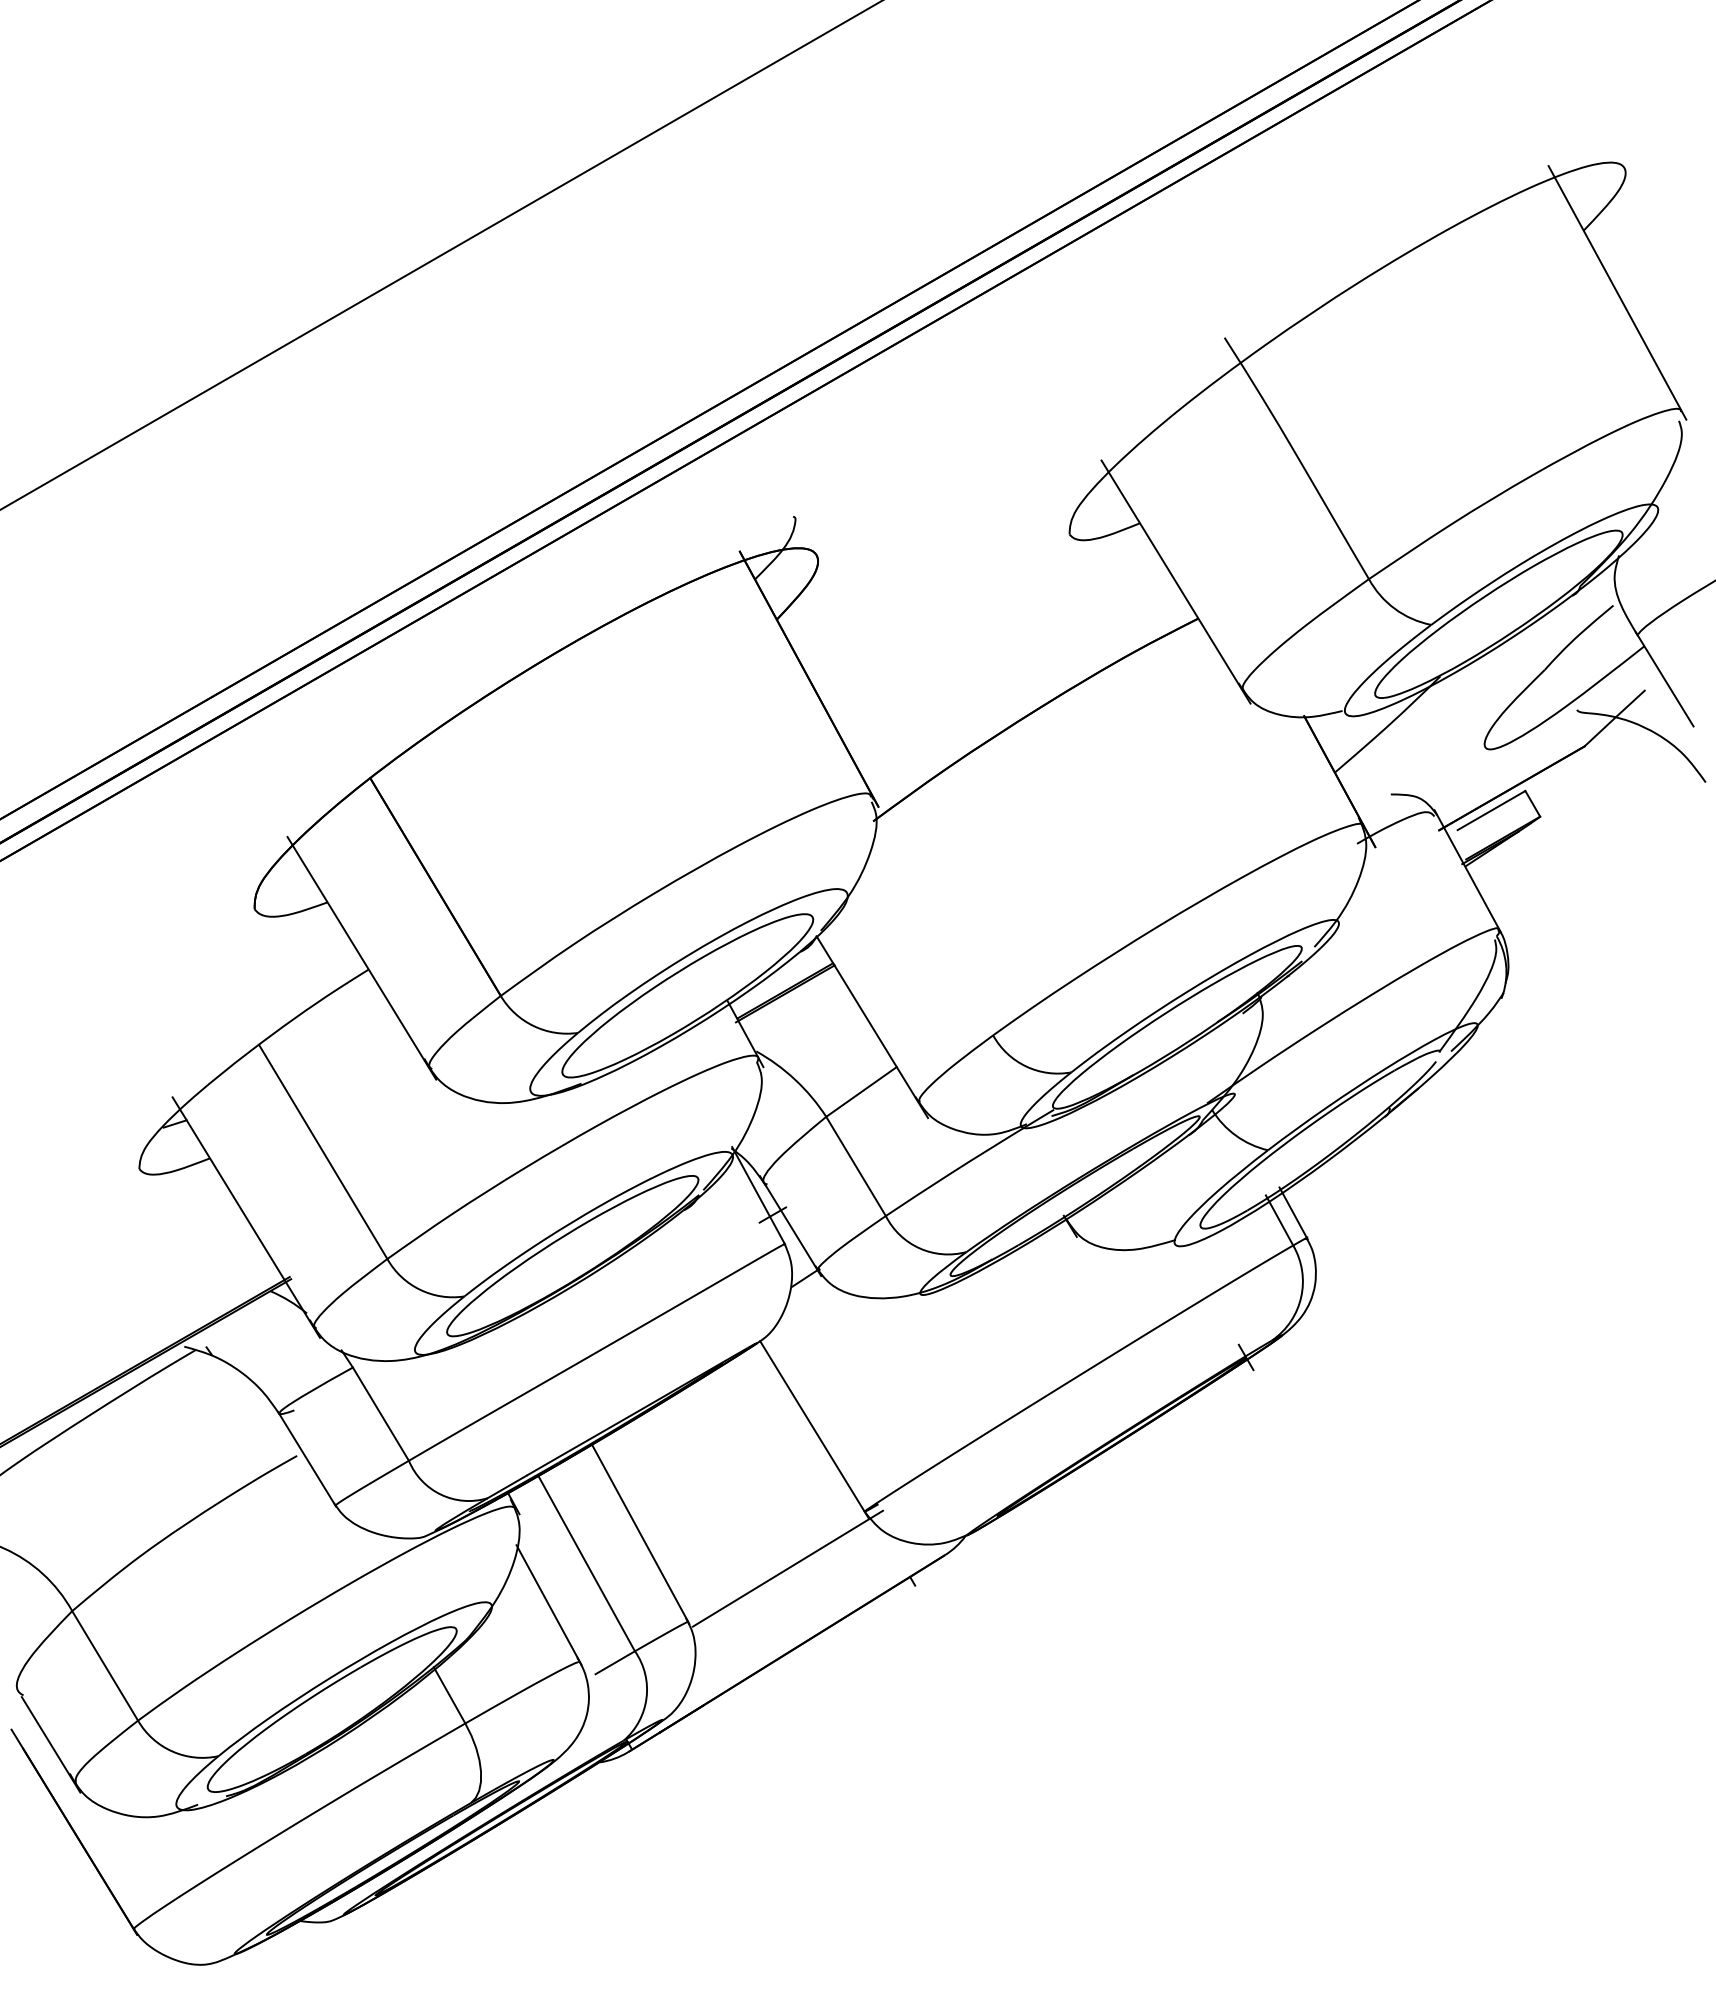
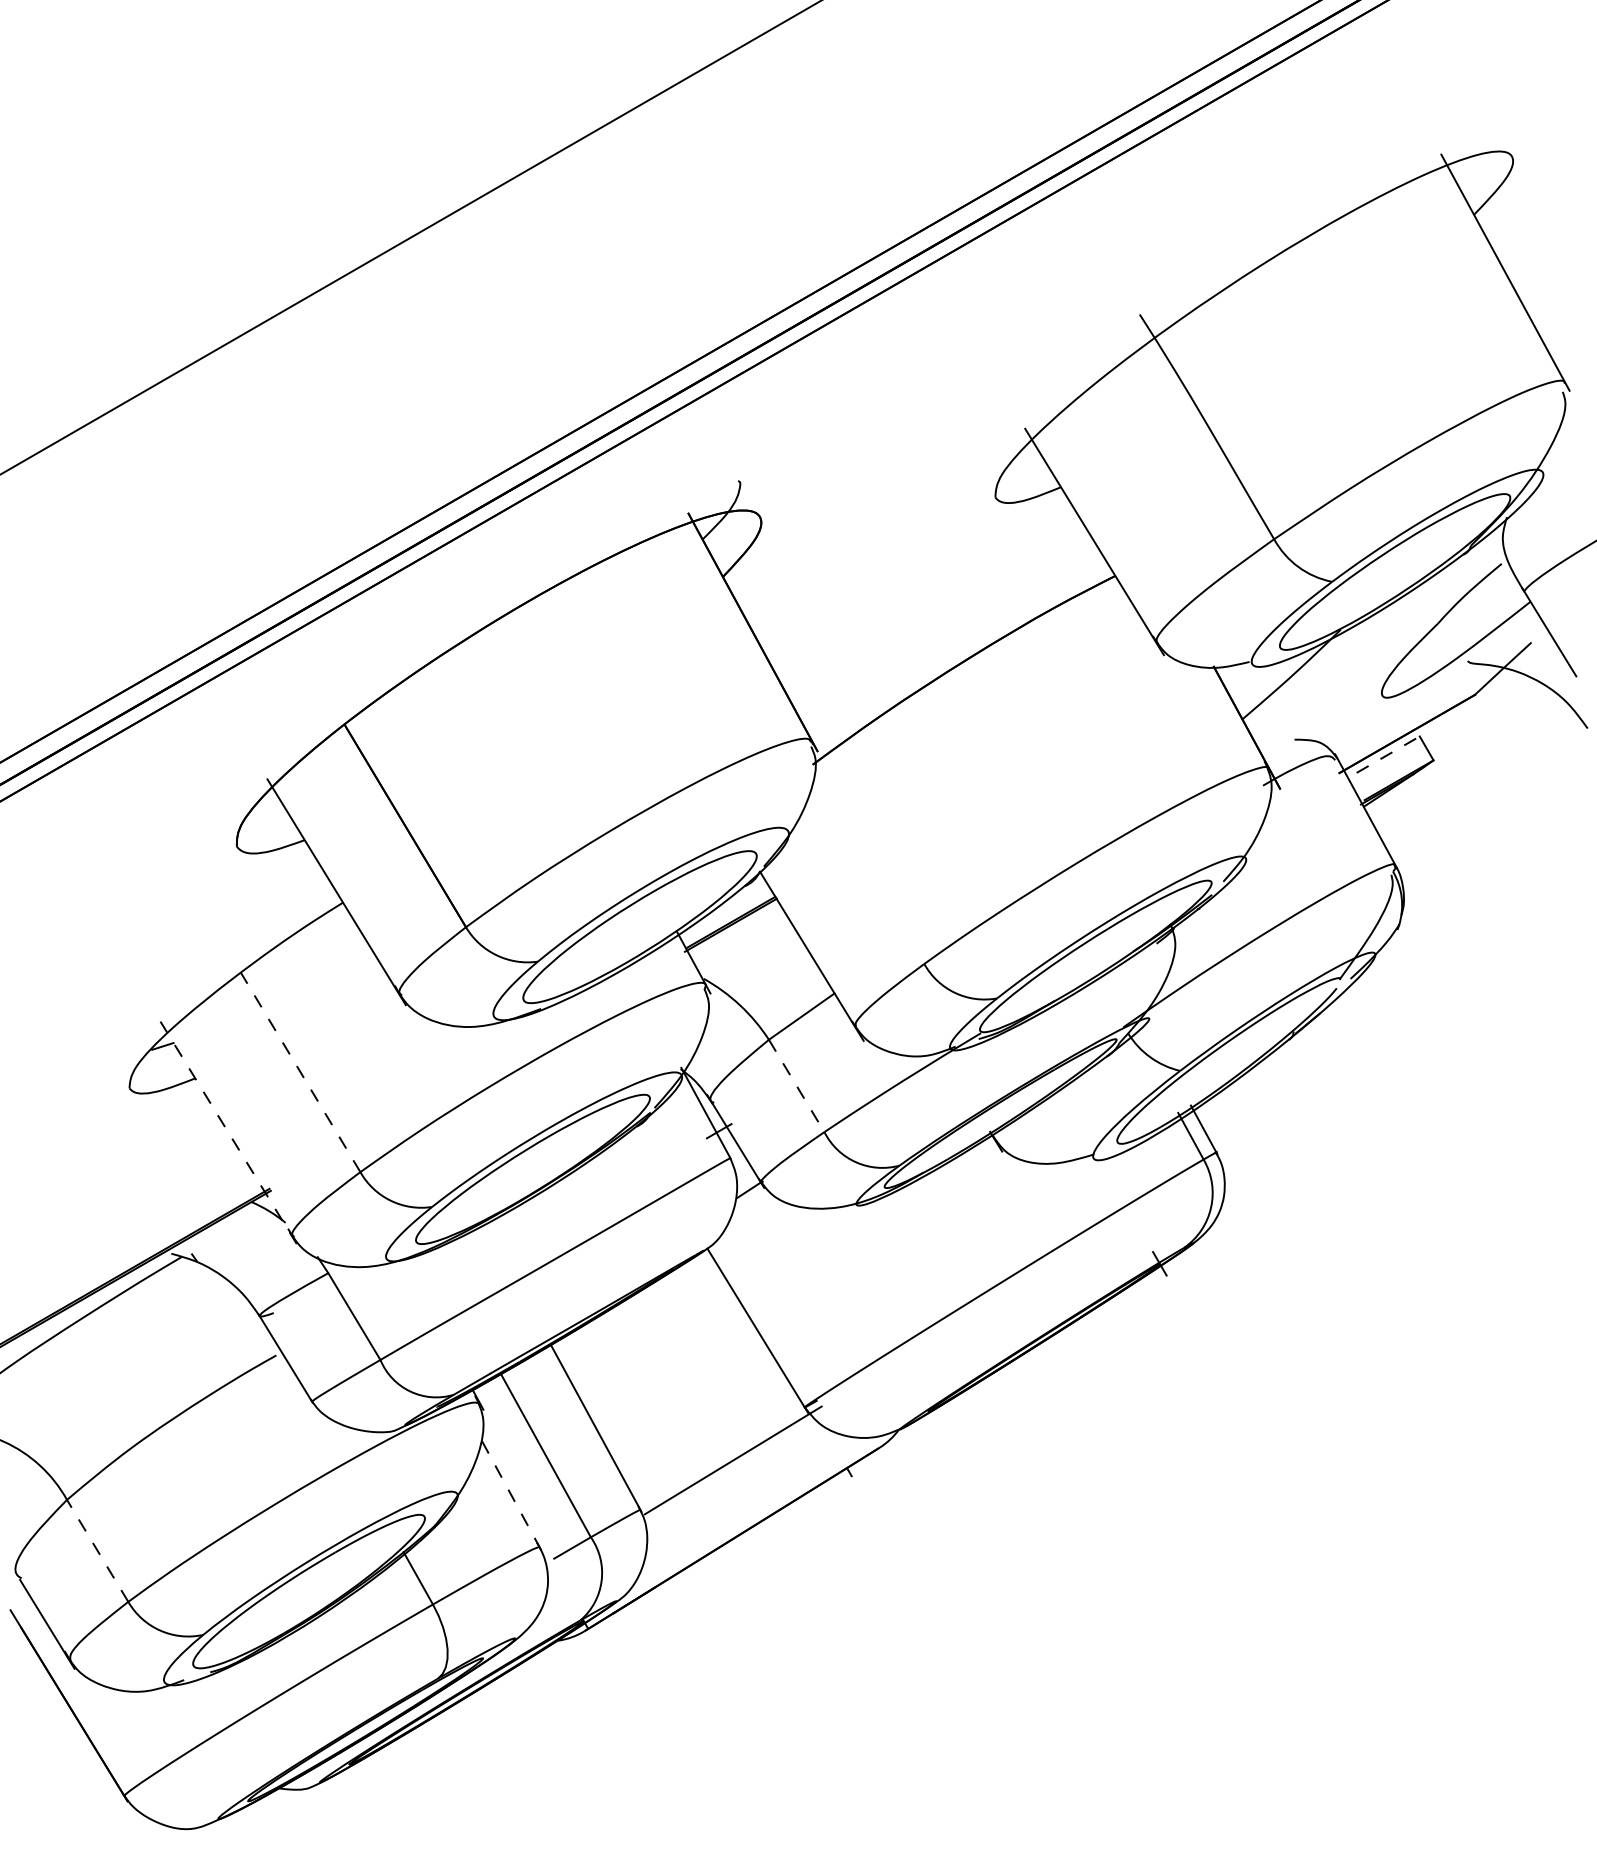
line: (1491, 810) -> (1388, 754), solid -> dashed
line: (323, 1151) -> (300, 1072), solid -> dashed
line: (856, 1166) -> (797, 1086), solid -> dashed
line: (246, 1218) -> (229, 1134), solid -> dashed
line: (548, 1604) -> (510, 1493), solid -> dashed
line: (105, 1665) -> (97, 1550), solid -> dashed

